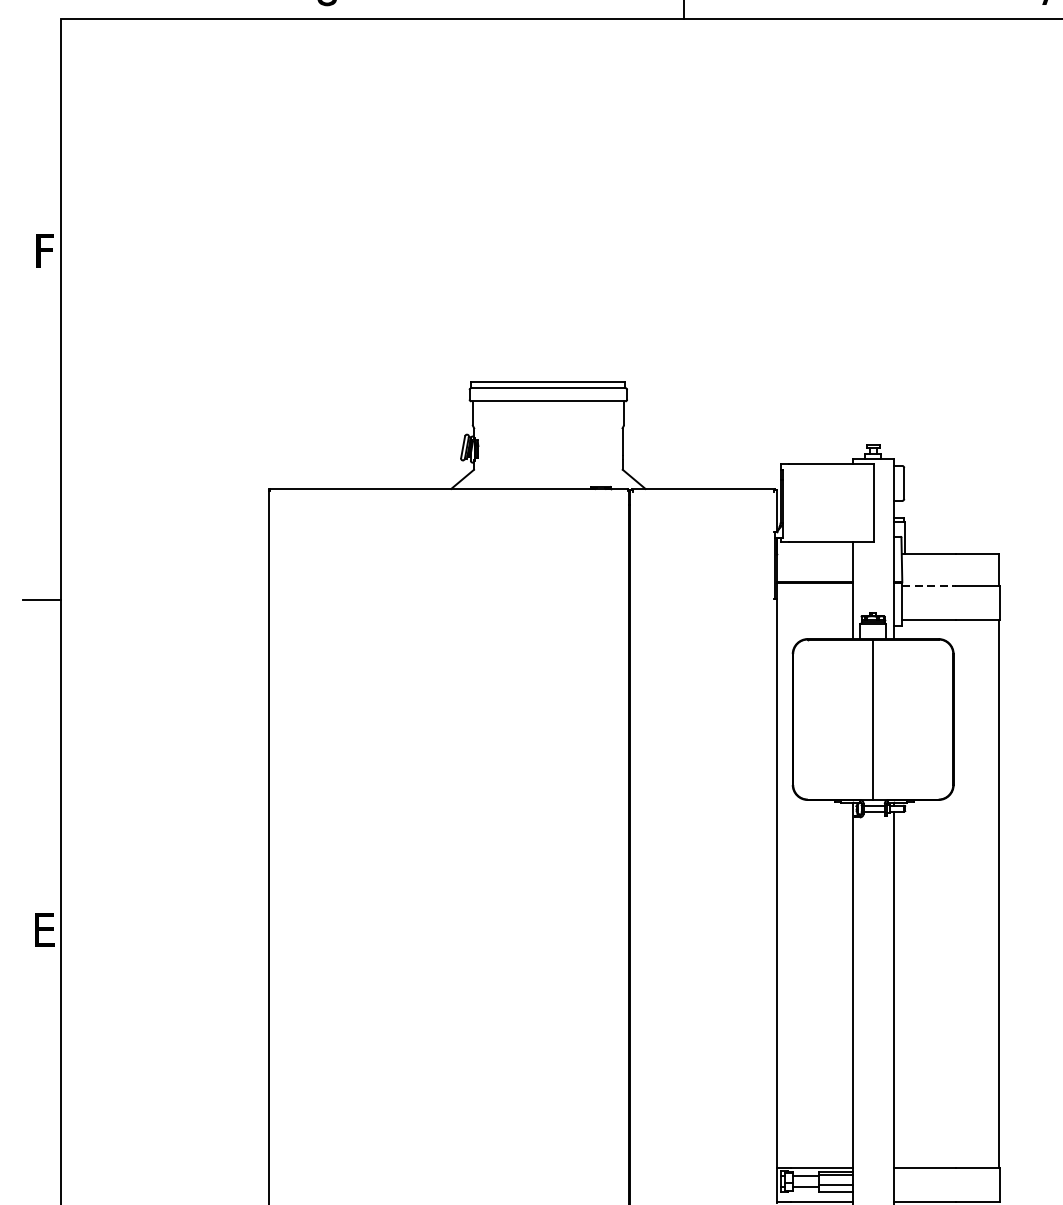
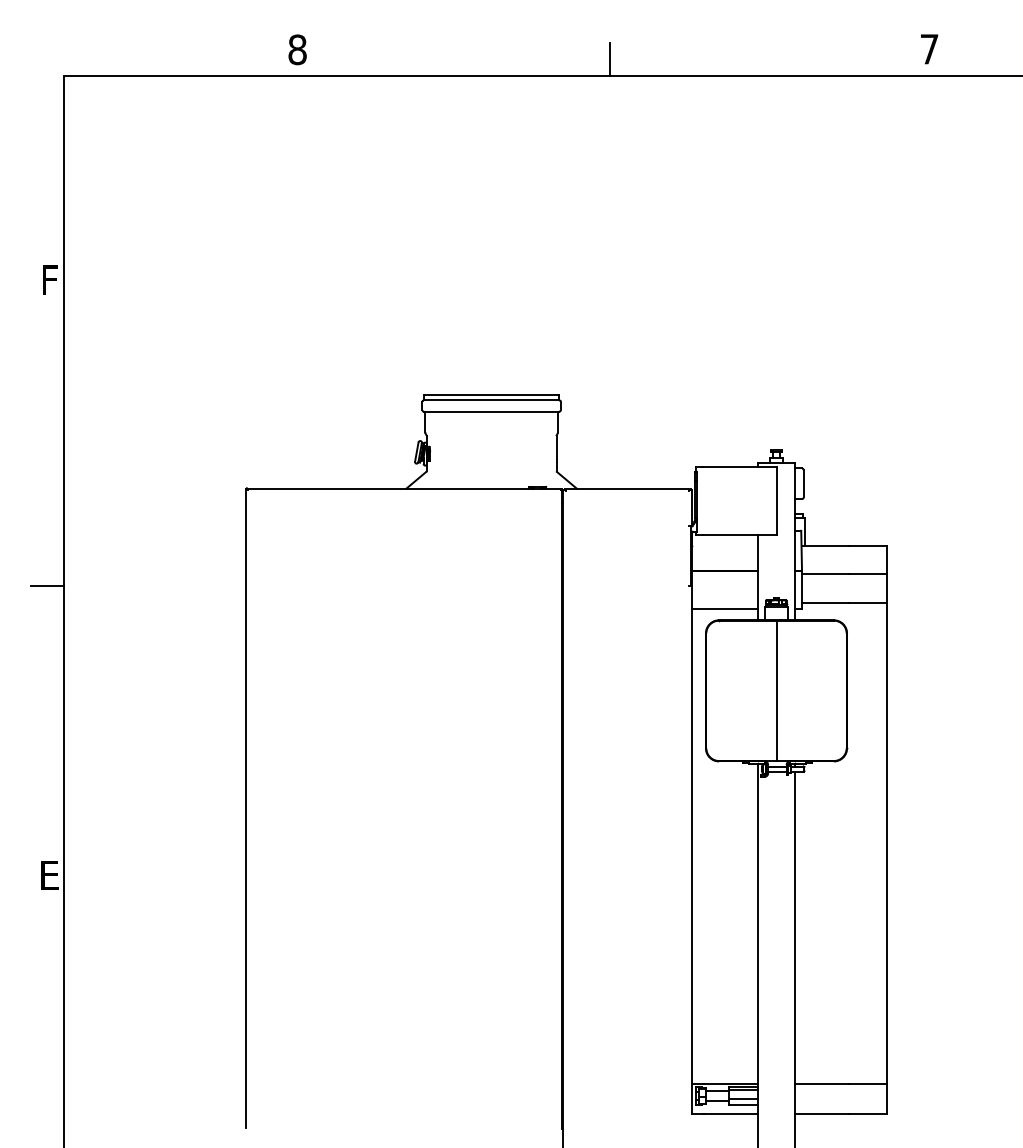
line: (929, 585) -> (825, 573), dashed -> solid
line: (813, 625) -> (724, 608), added

